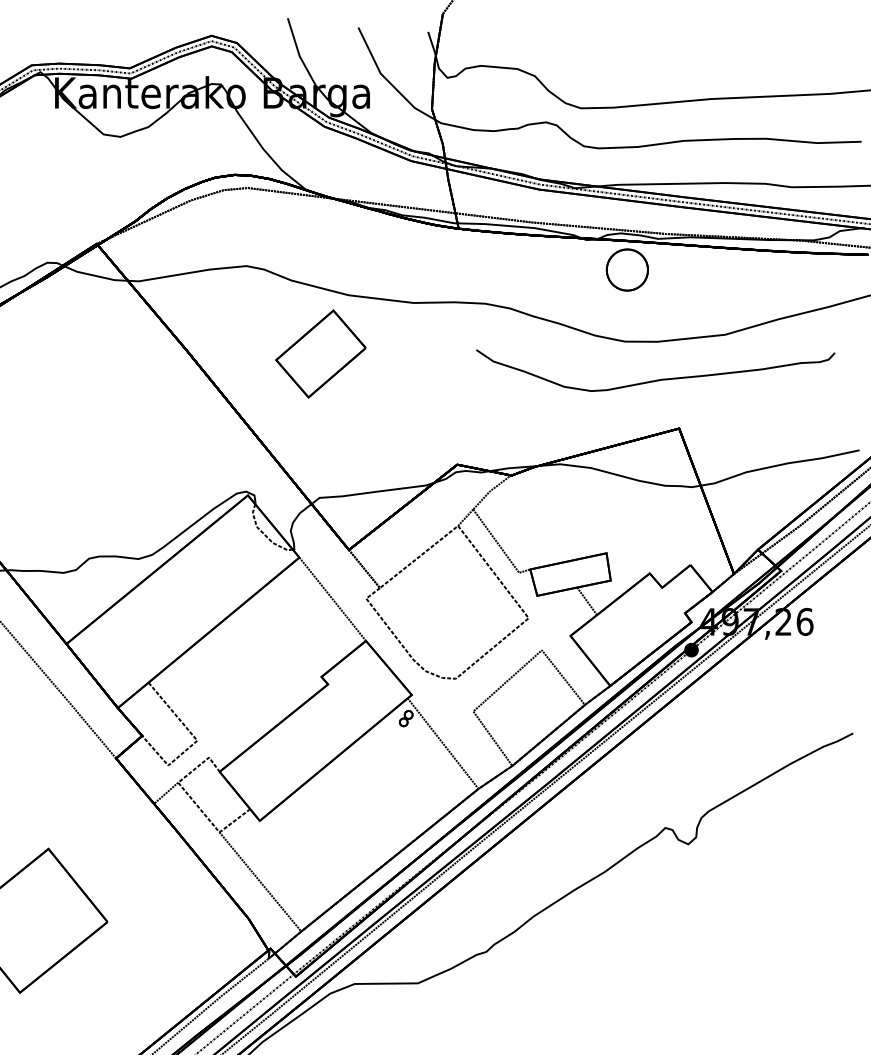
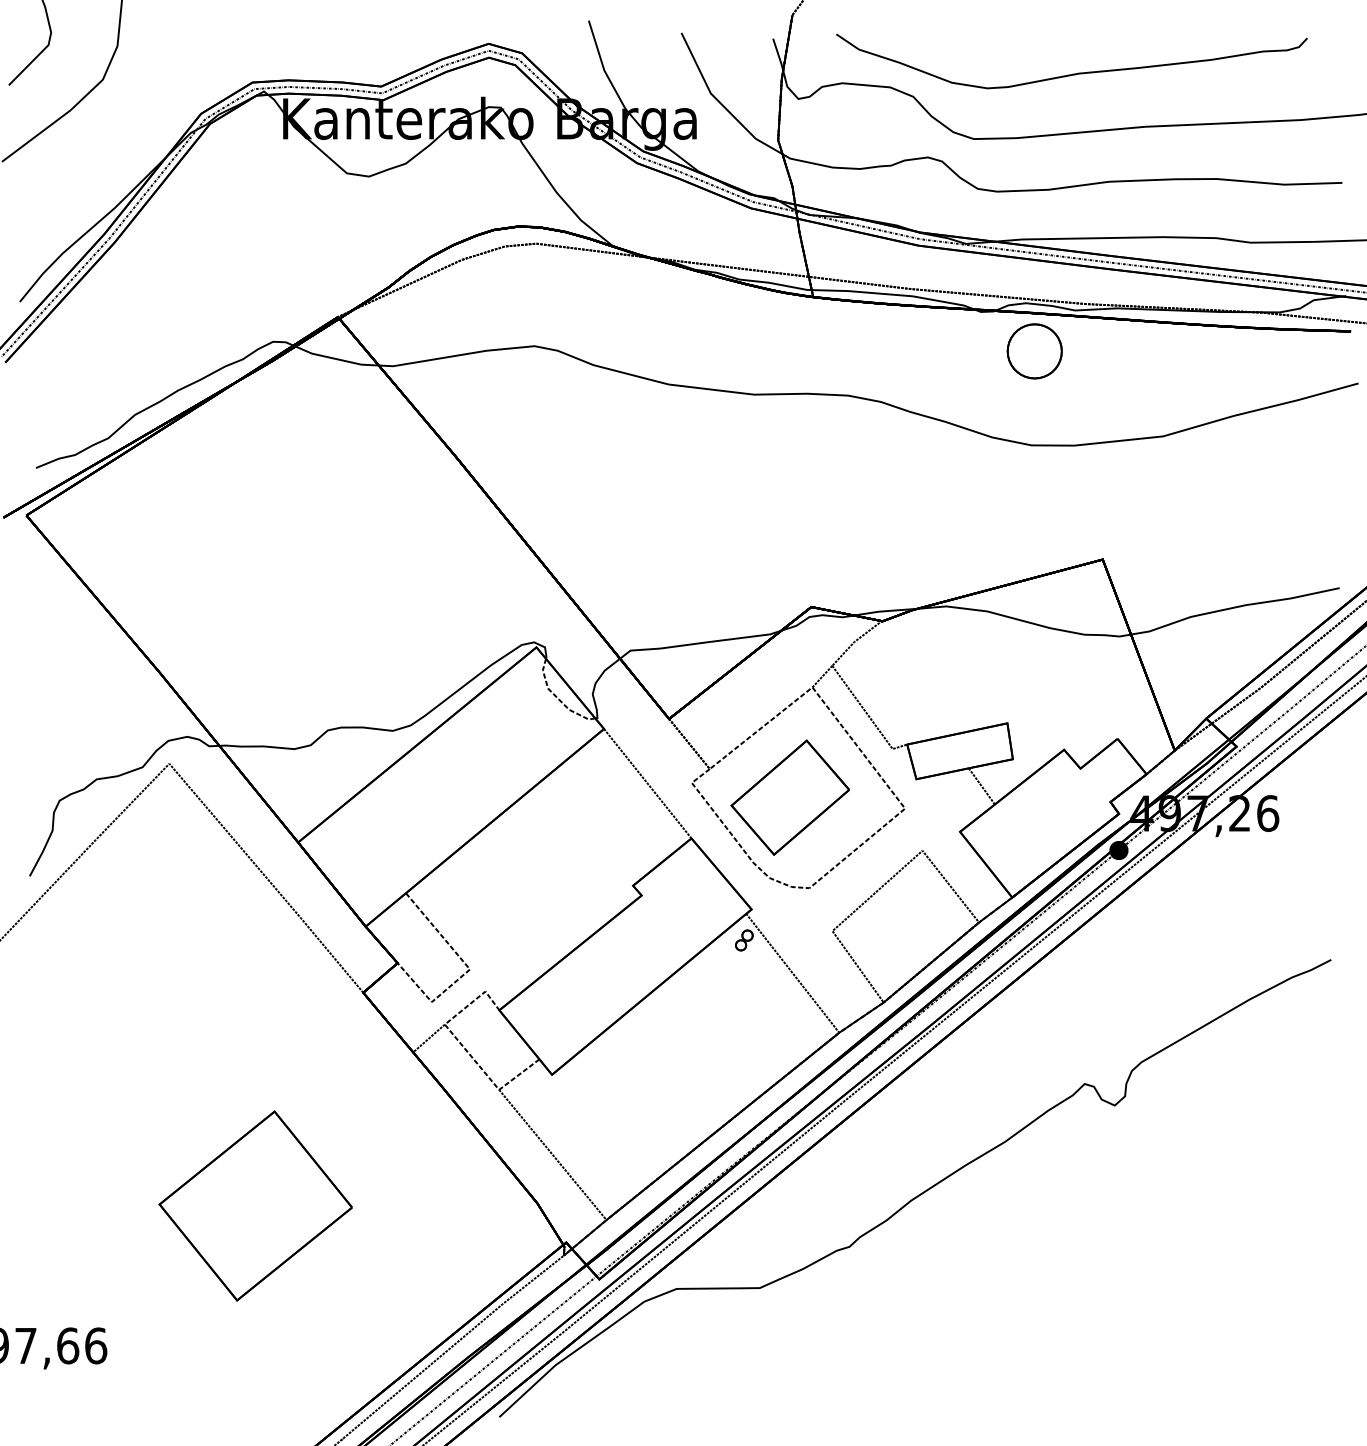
part: (320, 353) -> (789, 797), moved
part: (656, 379) -> (1072, 73), moved

